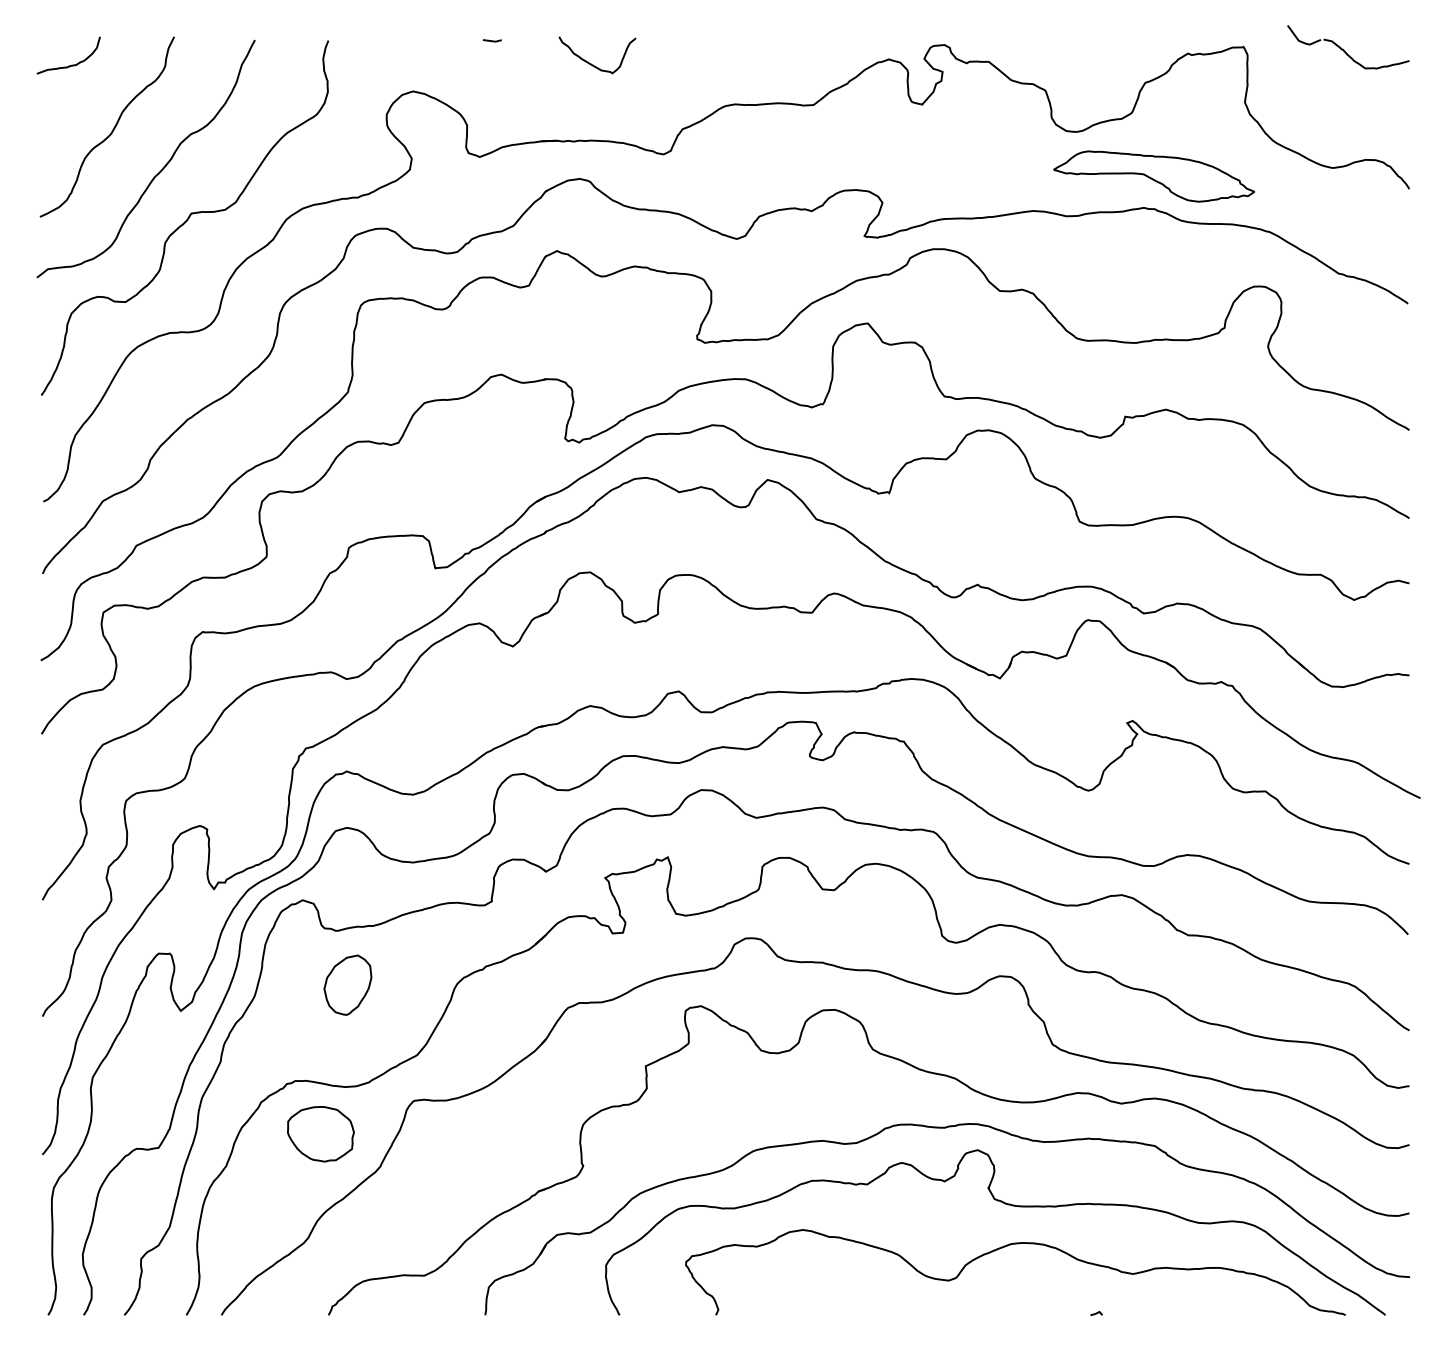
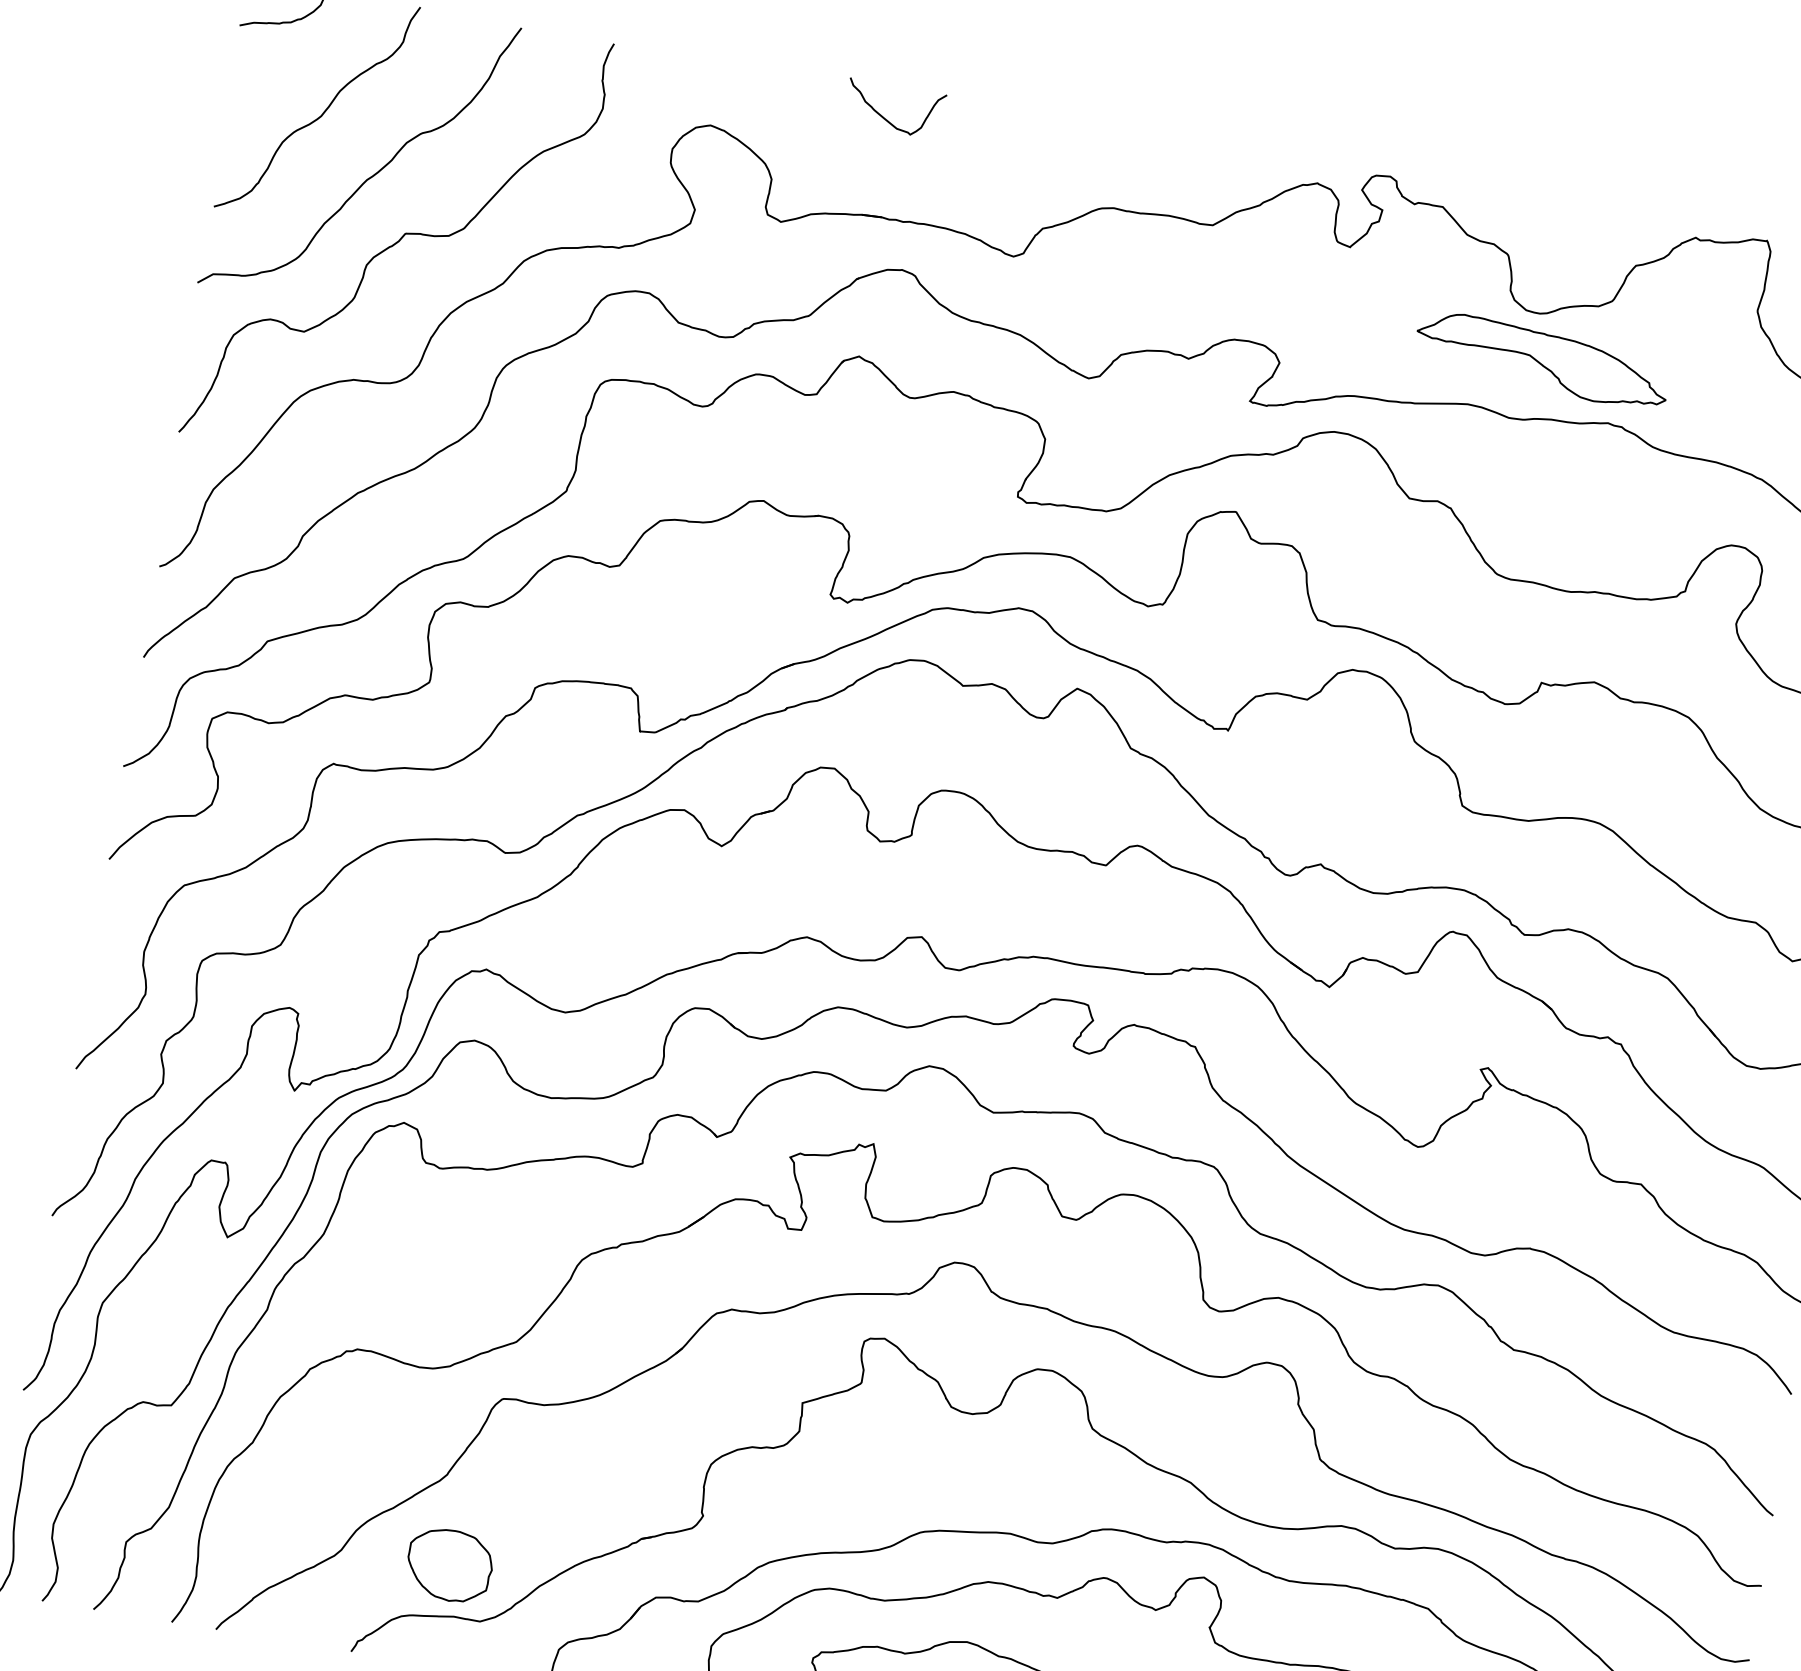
line: (491, 40) -> (819, 77), removed
curve: (593, 64) -> (888, 119), moved
part: (1153, 176) -> (1541, 360), moved
part: (347, 984) -> (443, 1238), removed
part: (320, 1134) -> (449, 1565), moved

